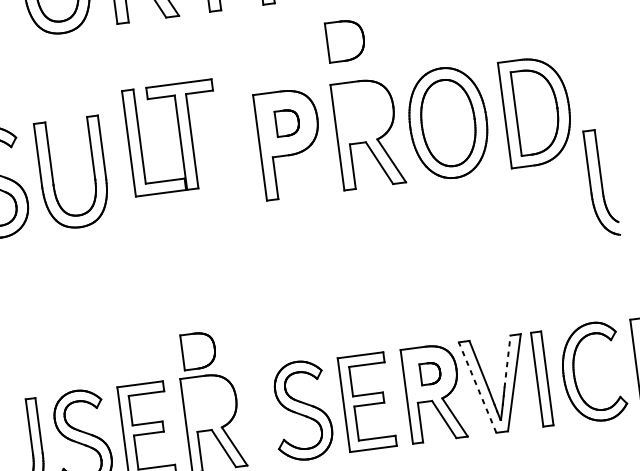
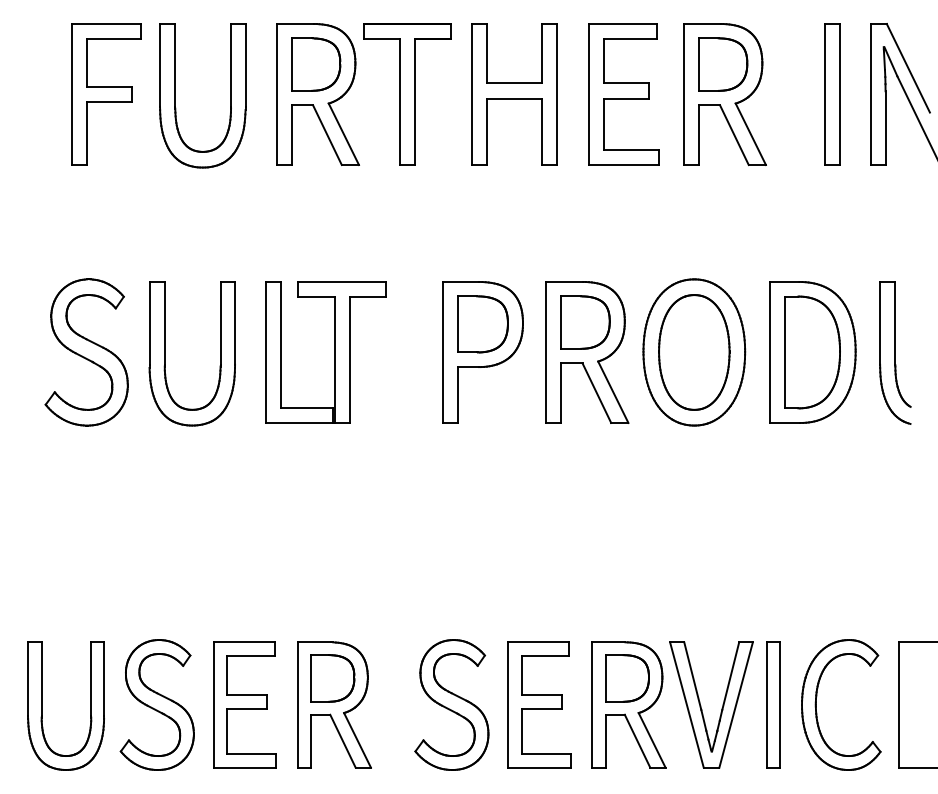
part: (345, 40) -> (585, 322), moved
part: (287, 123) -> (482, 324), size x1.67
part: (180, 137) -> (334, 352), moved
part: (601, 182) -> (895, 352), moved
part: (198, 350) -> (332, 678), moved
line: (507, 361) -> (730, 676), dashed -> solid
part: (430, 373) -> (627, 678), size x1.67
line: (477, 387) -> (686, 705), dashed -> solid

